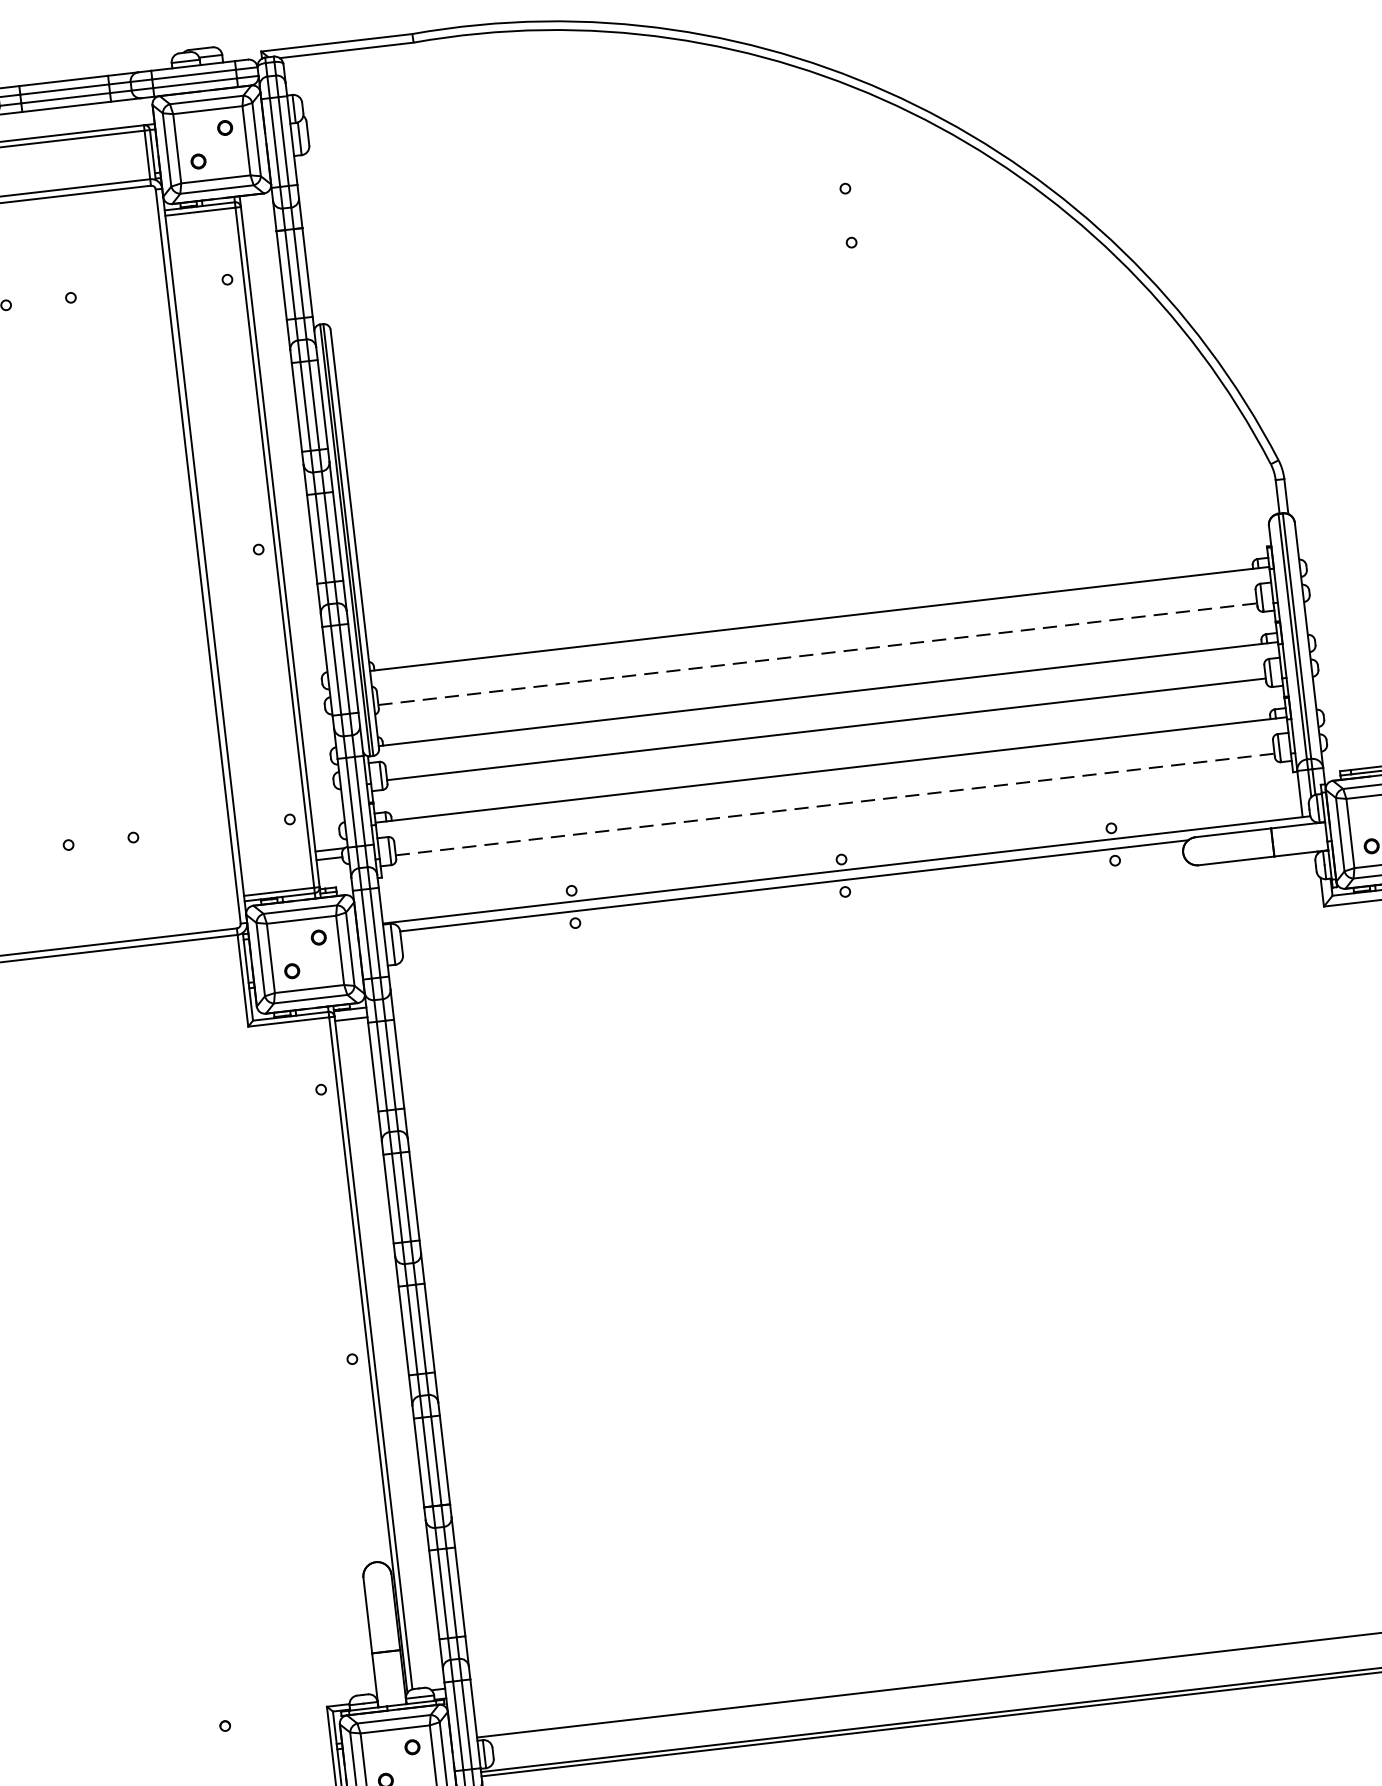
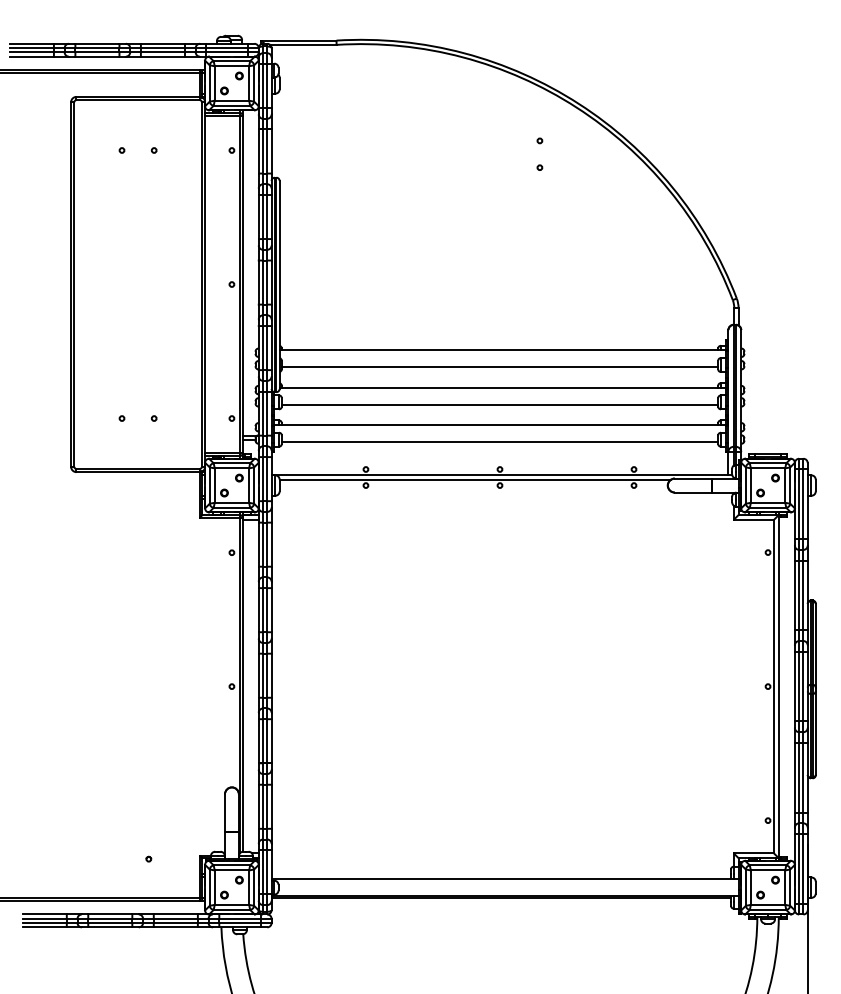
line: (818, 654) -> (500, 367), dashed -> solid
line: (836, 805) -> (500, 442), dashed -> solid

